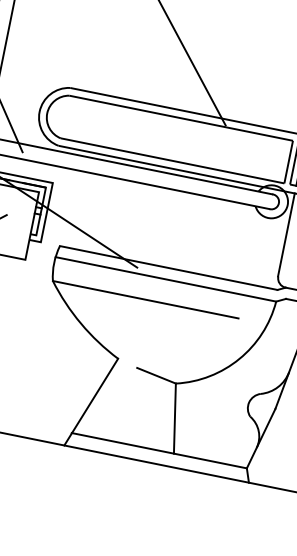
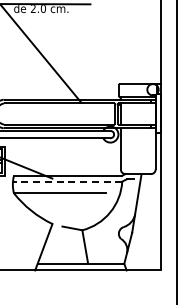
line: (165, 279) -> (67, 181), solid -> dashed

